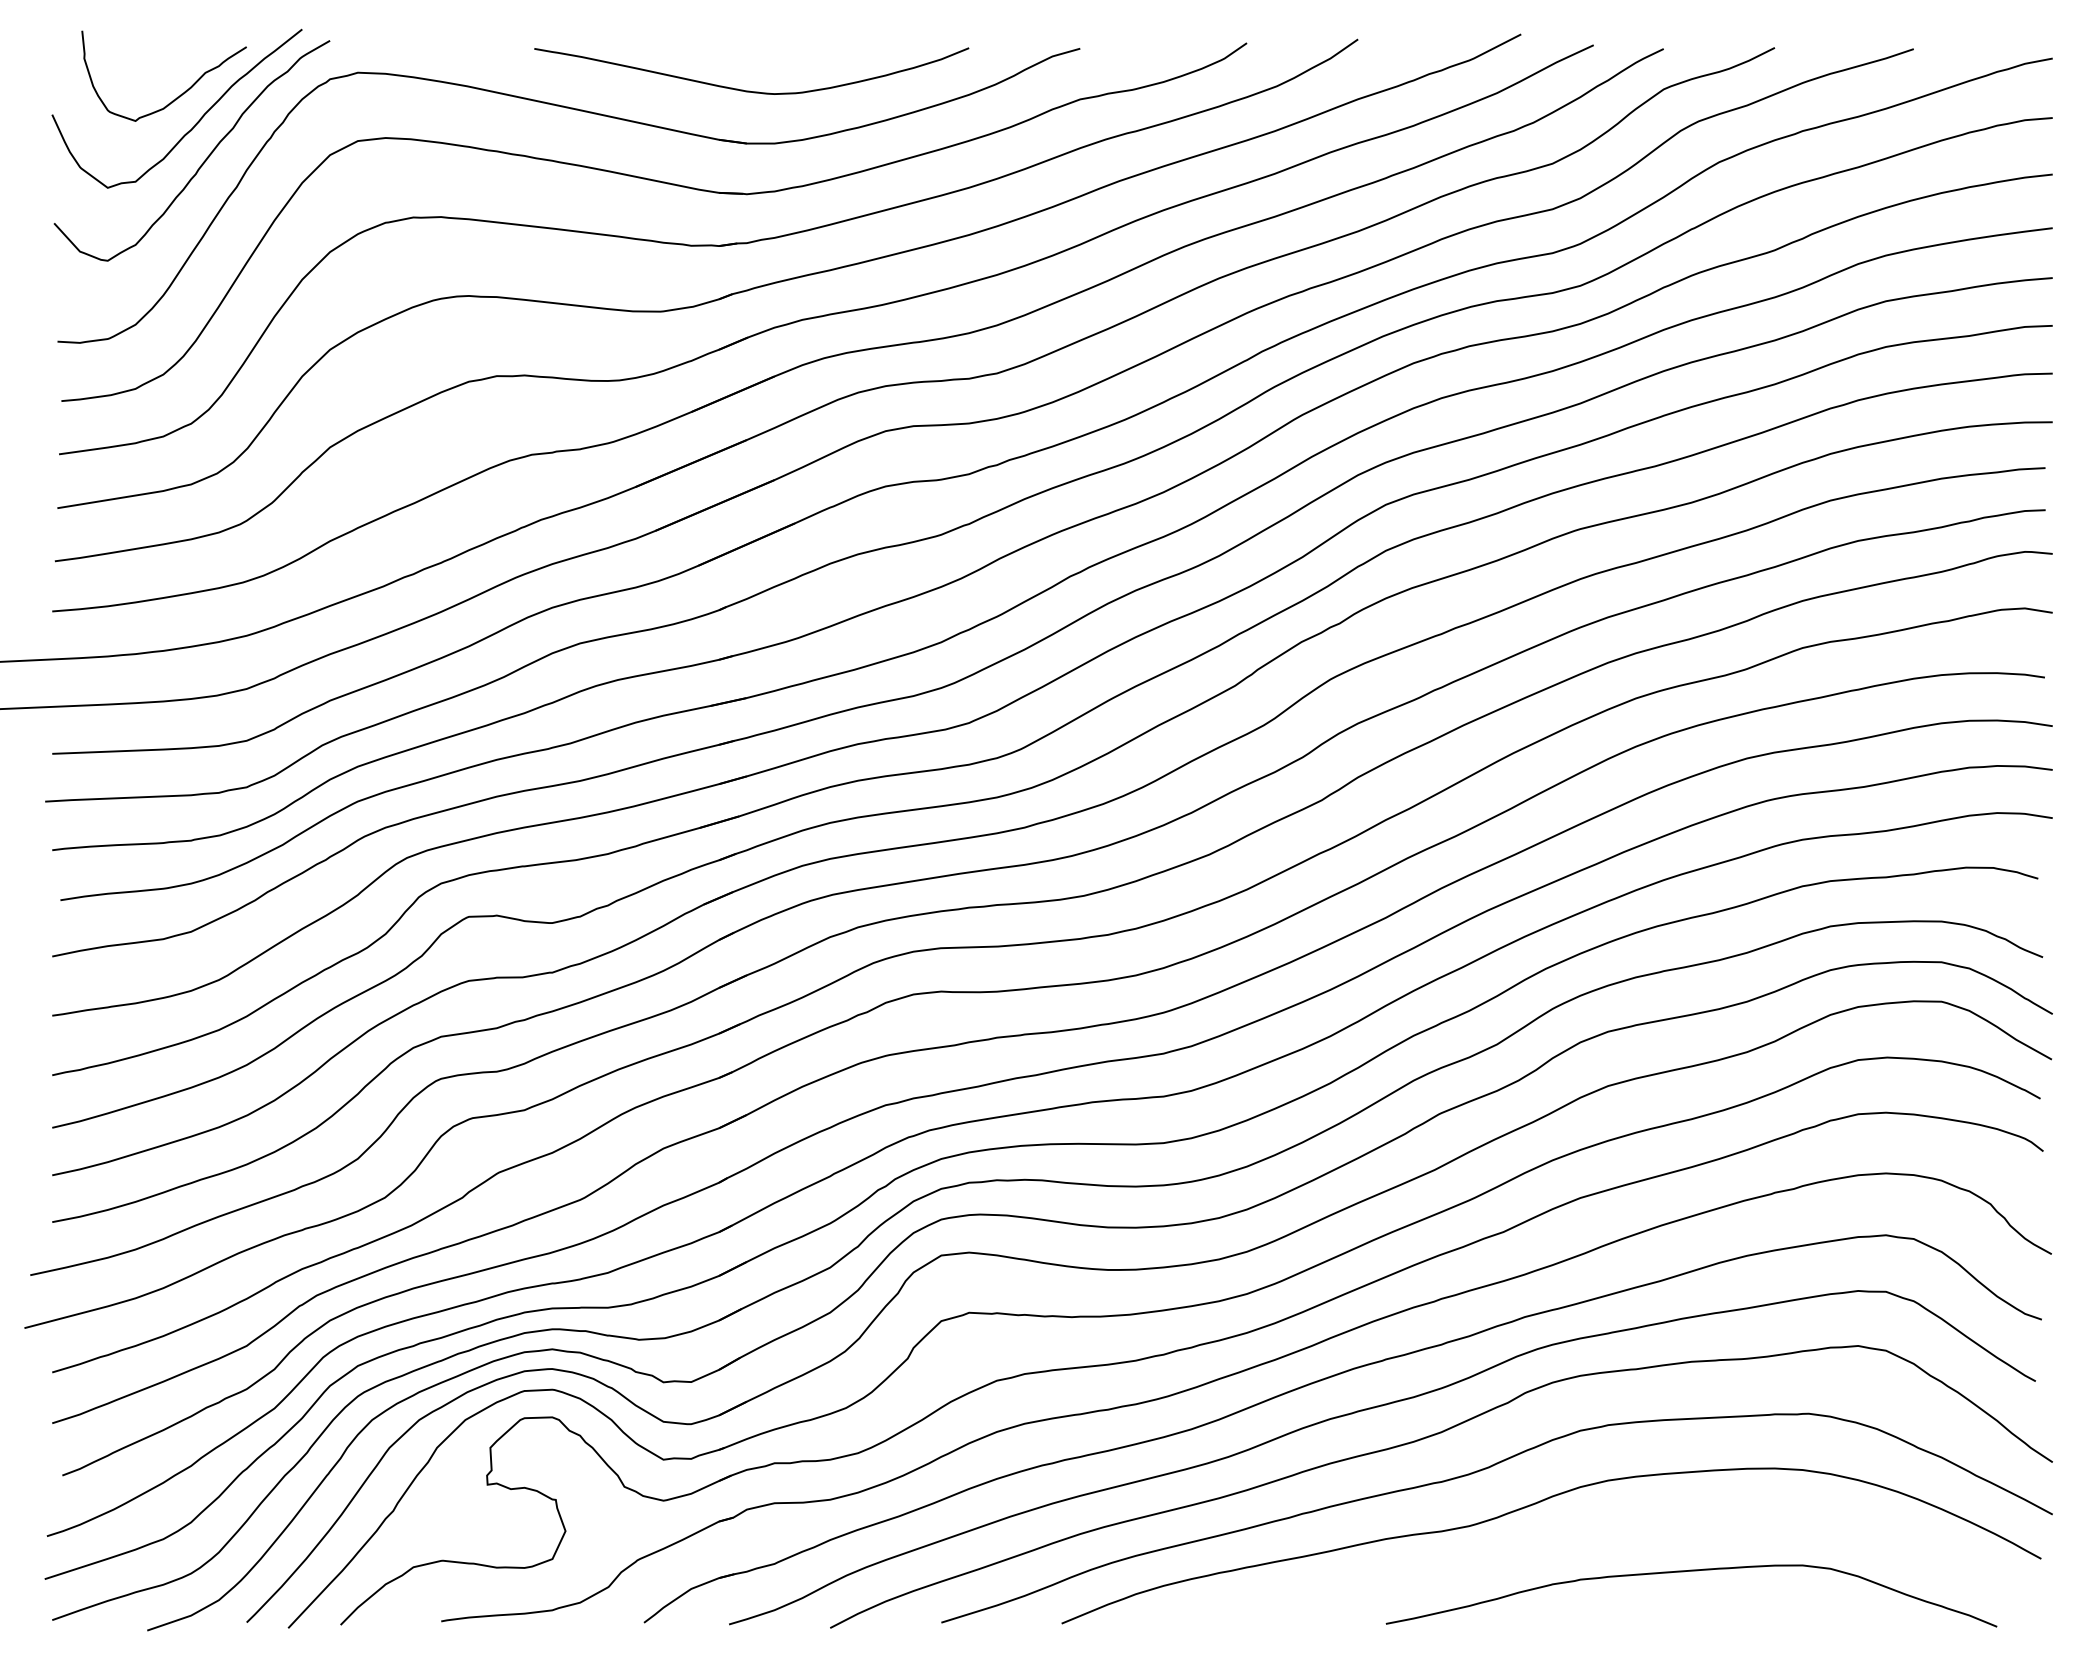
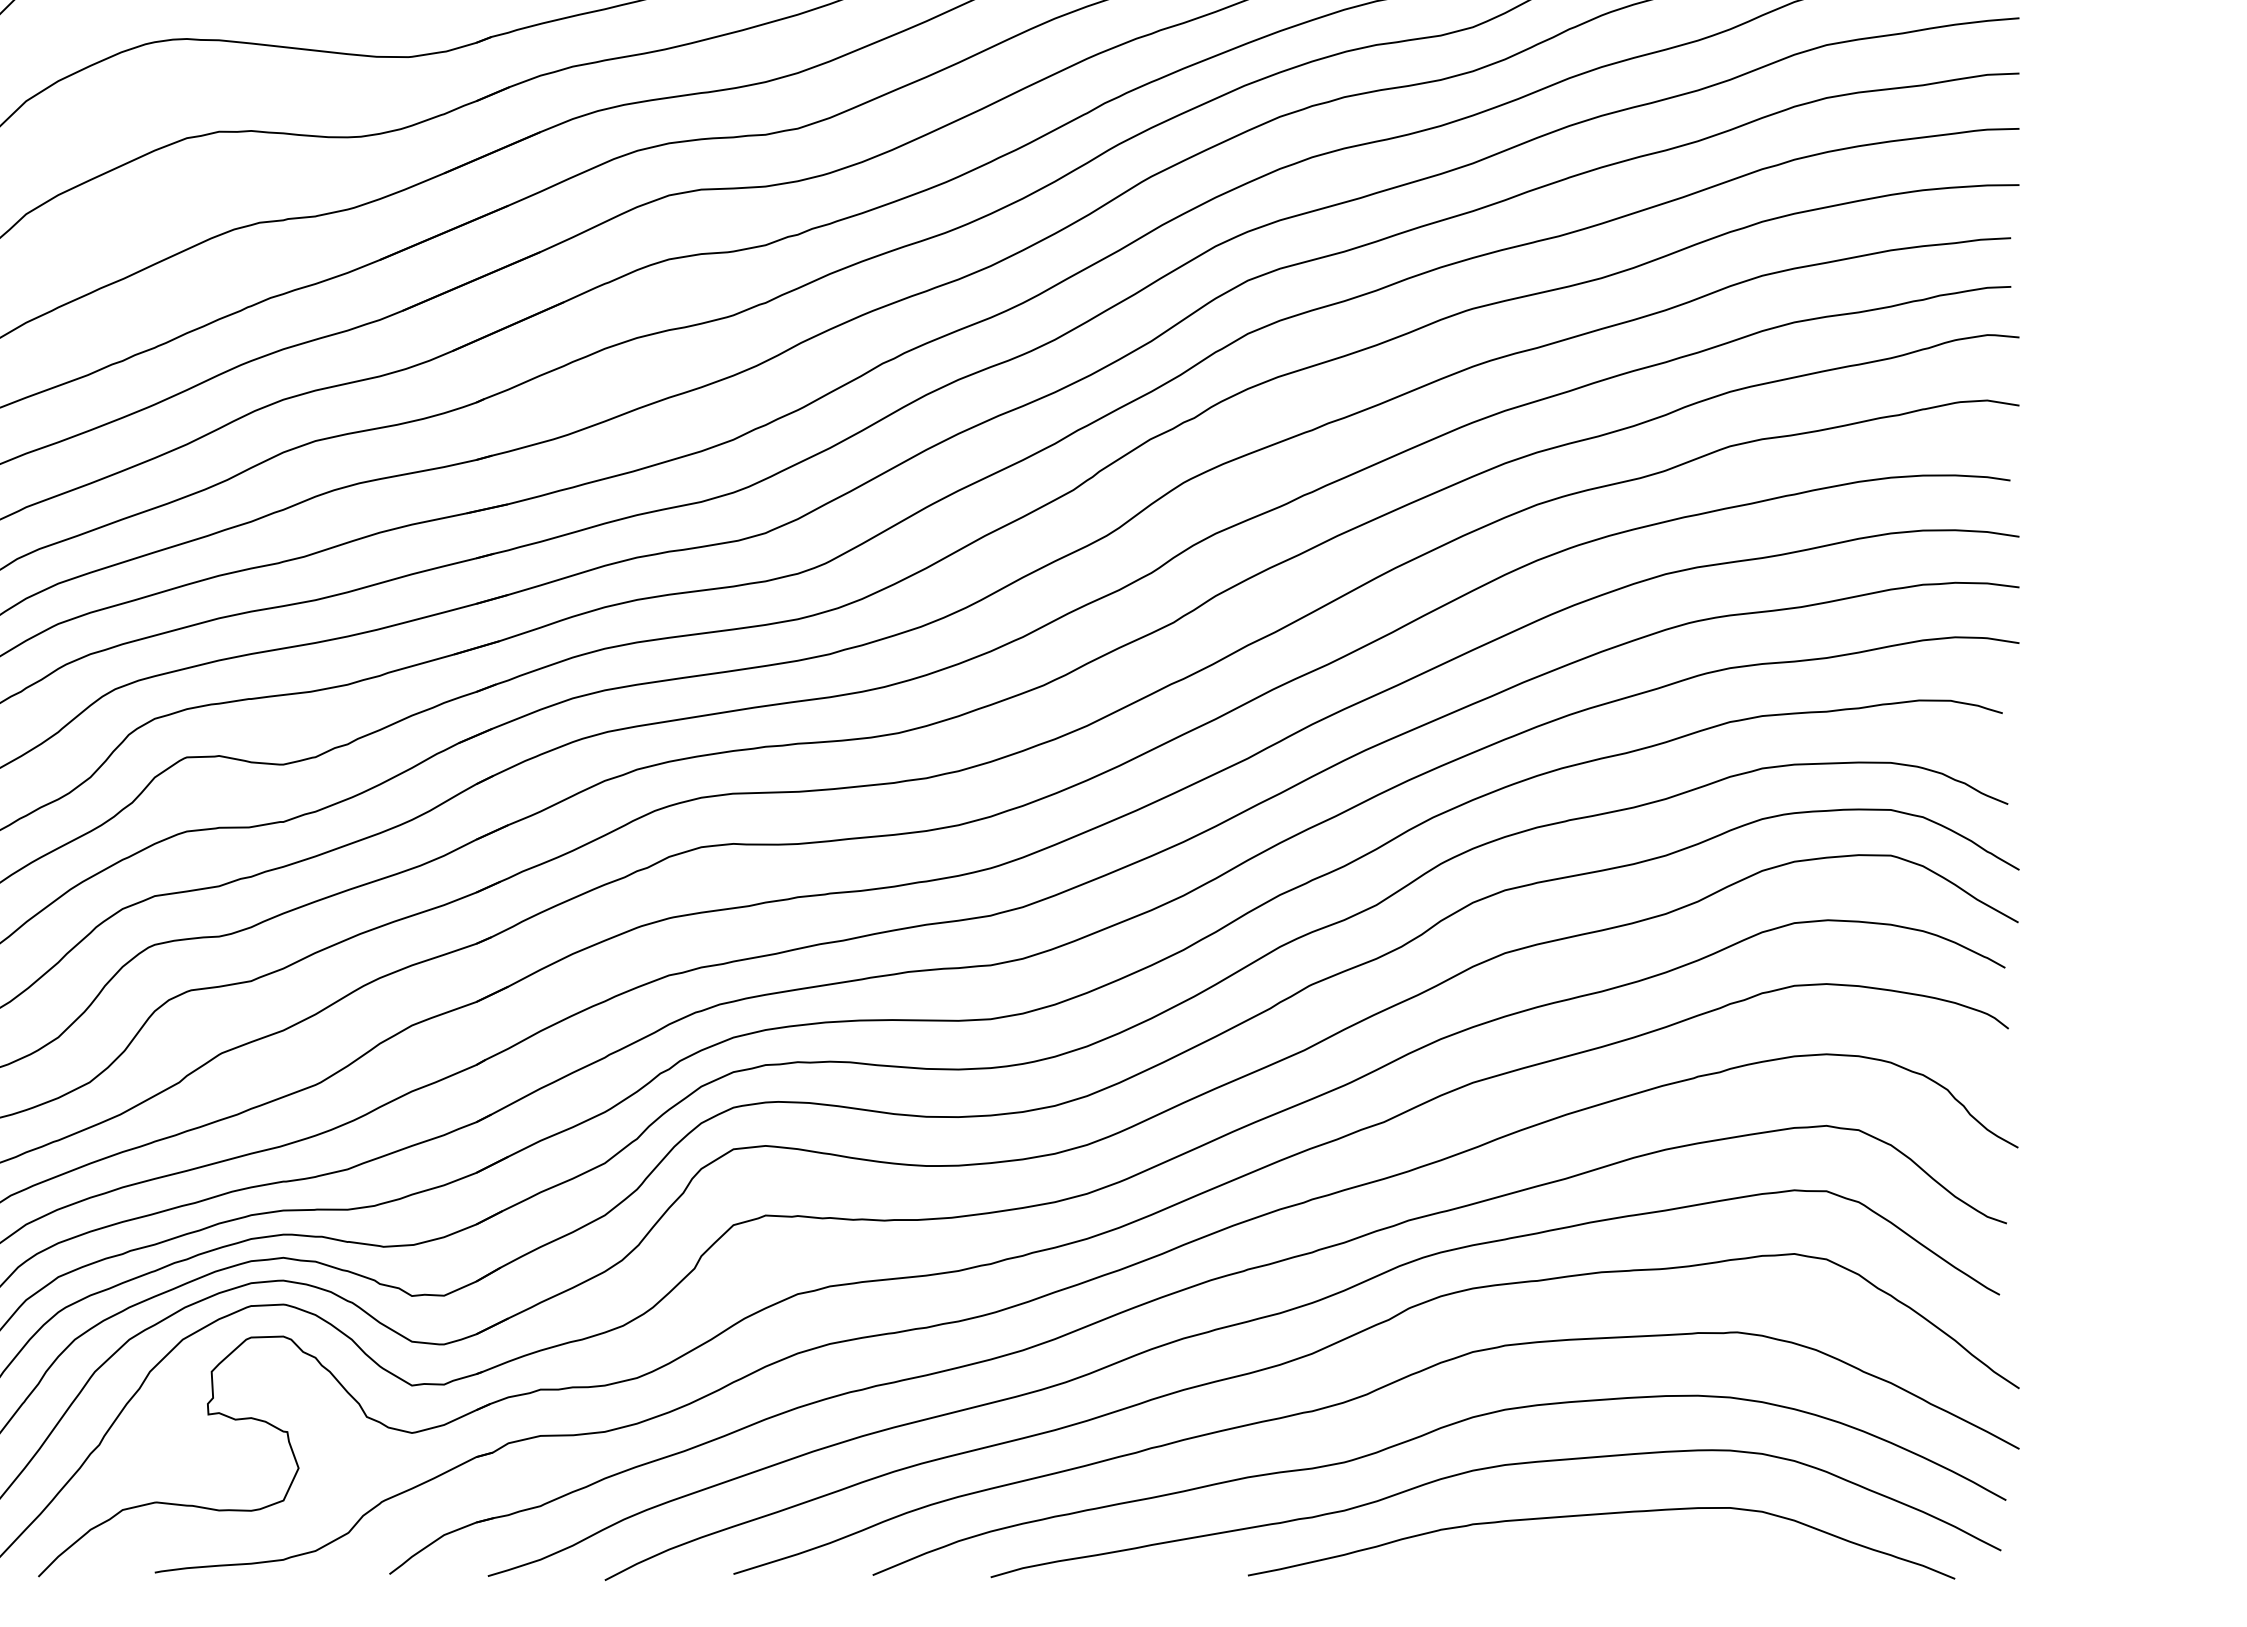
curve: (1591, 1532) -> (1485, 1469), added

